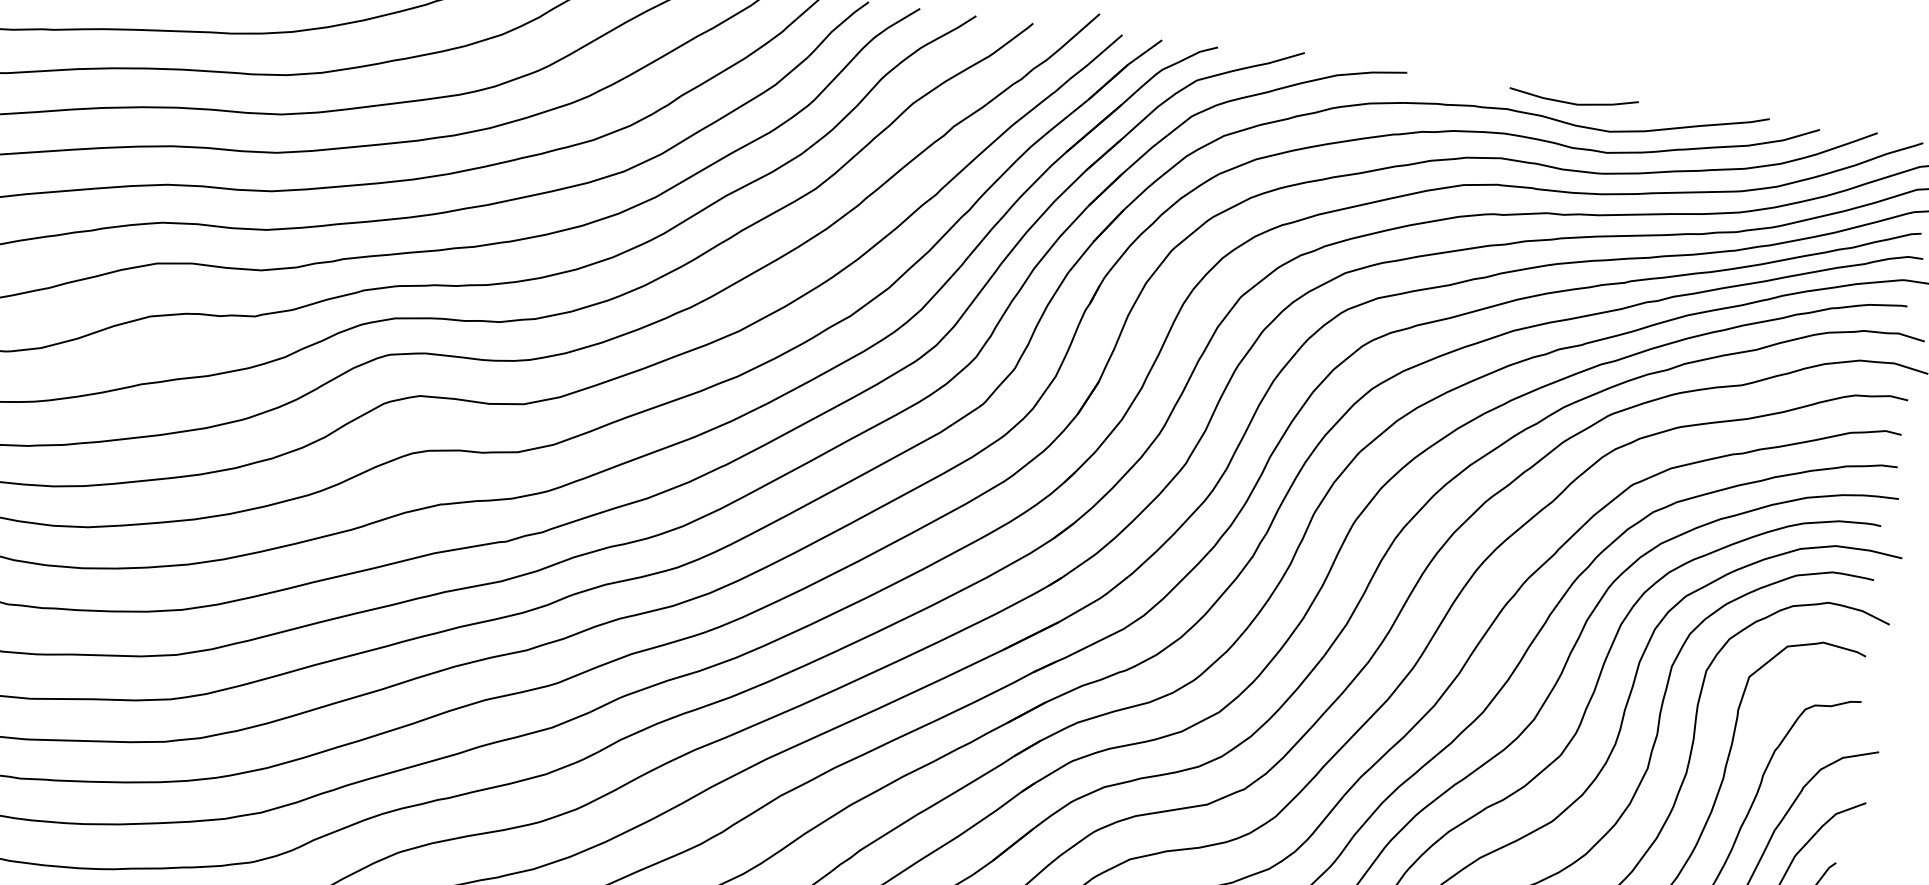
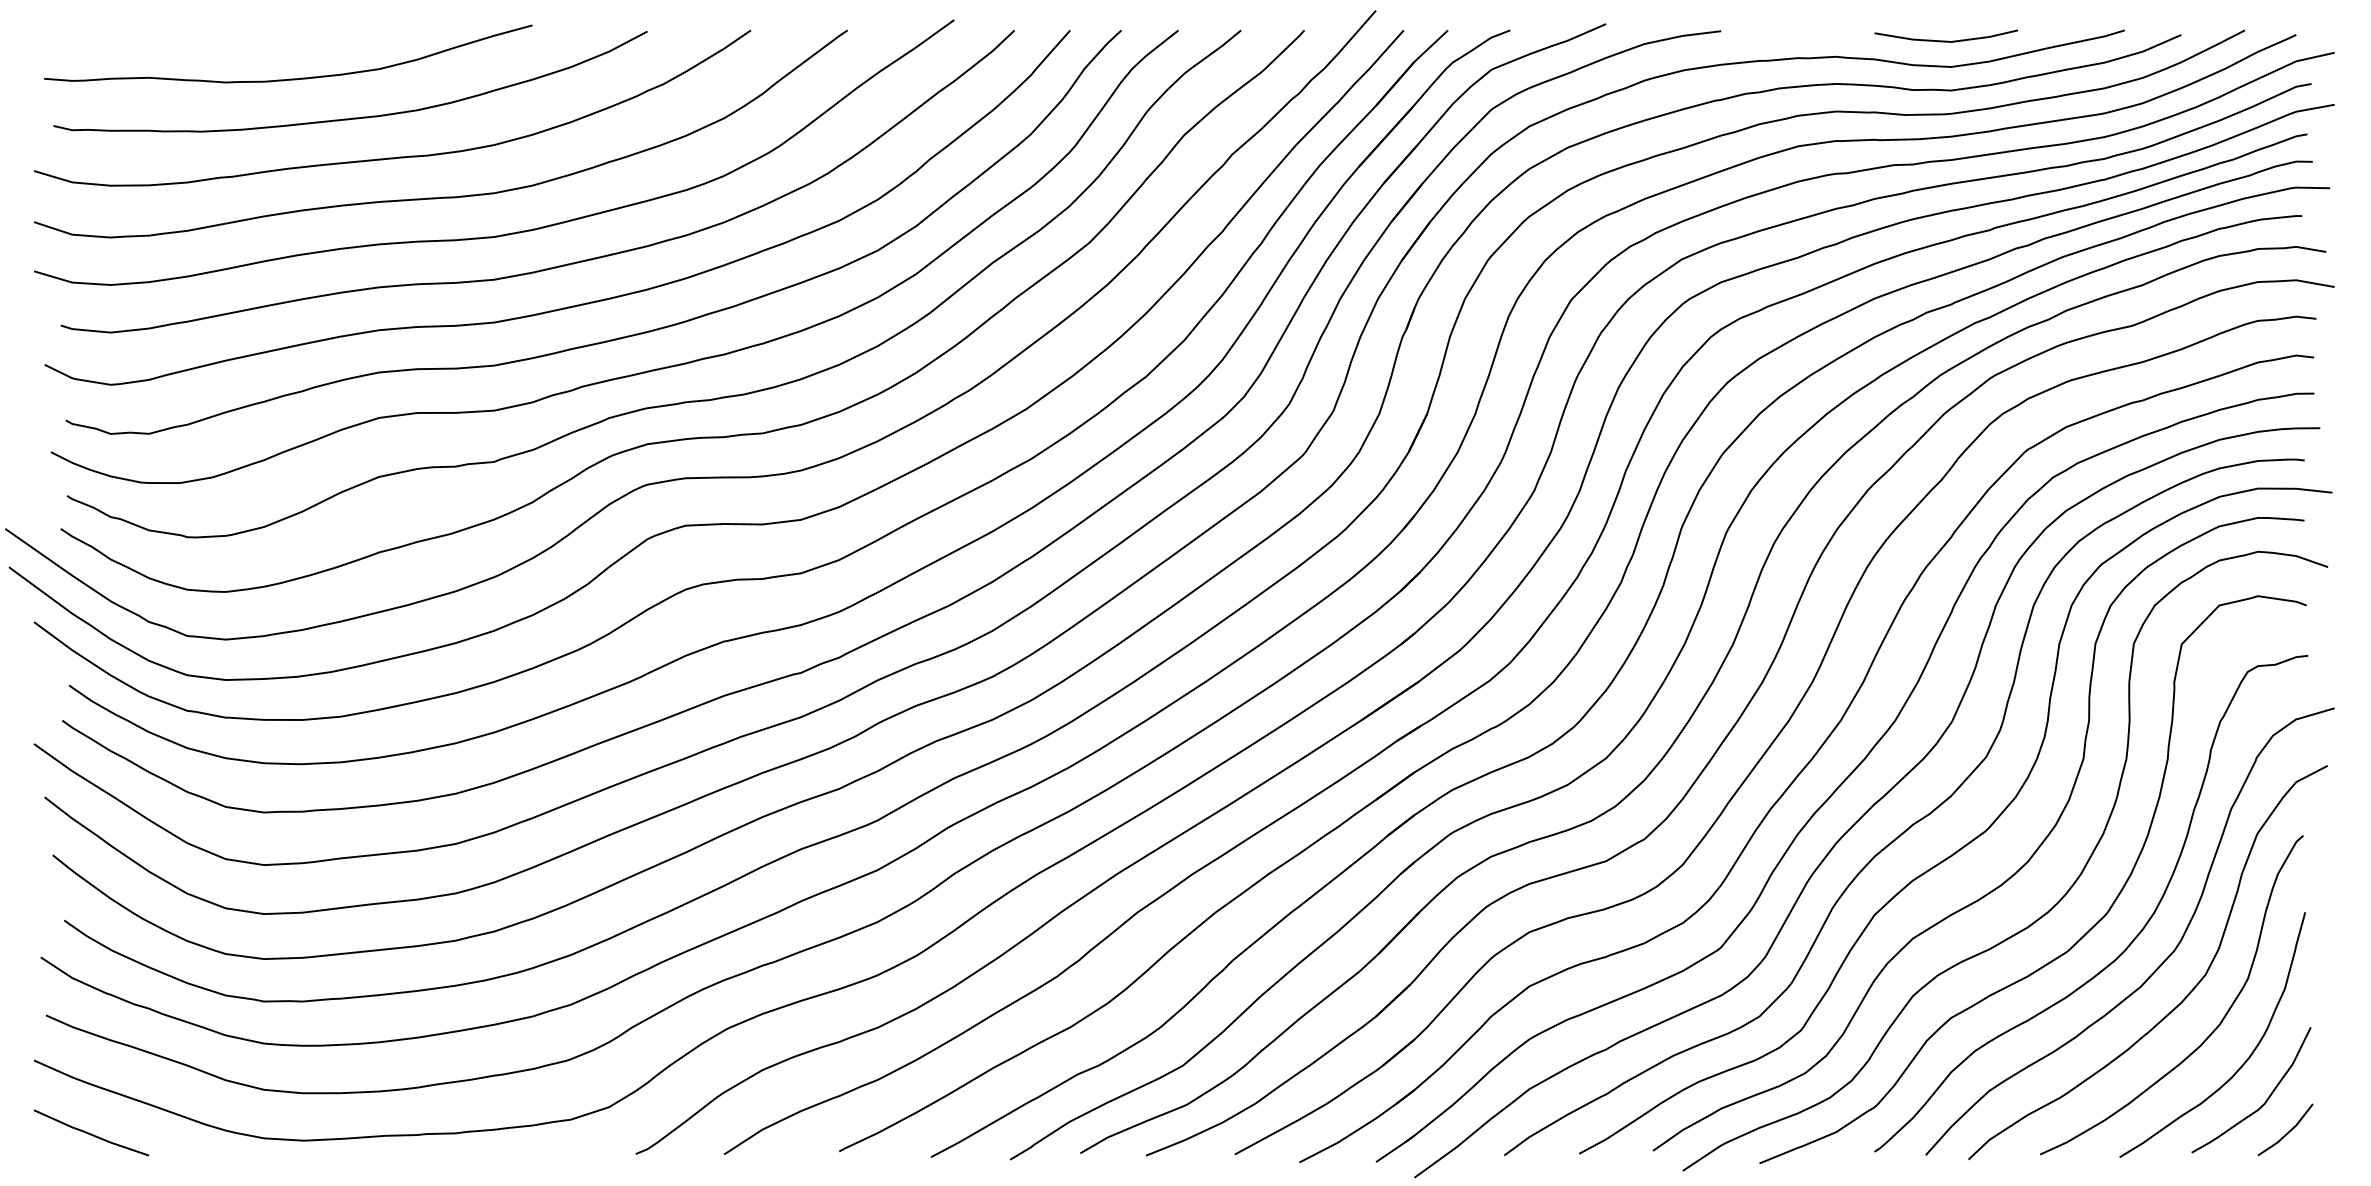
line: (1572, 102) -> (1945, 40), moved

